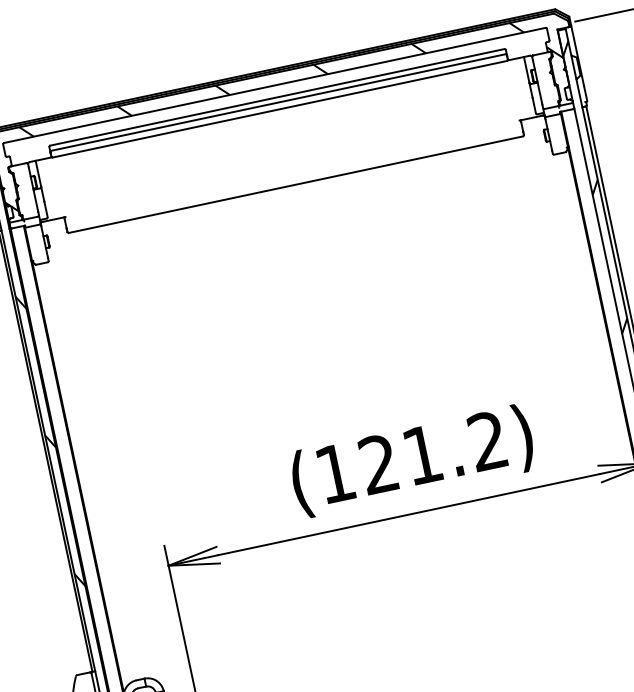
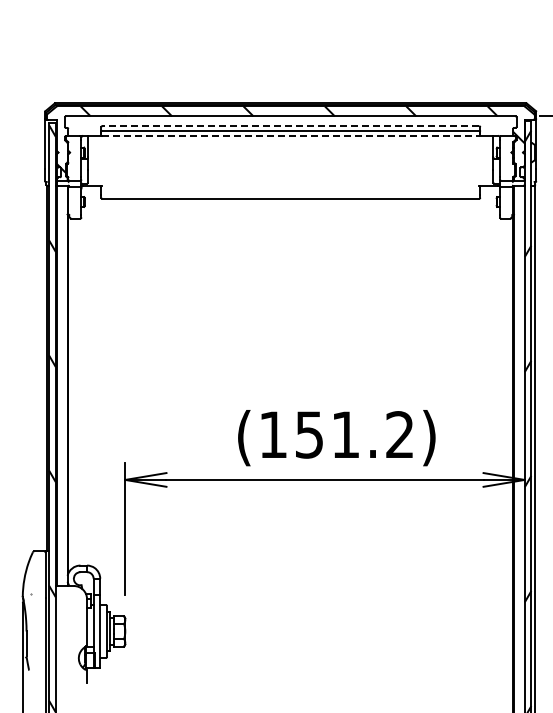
line: (277, 97) -> (290, 126), solid -> dashed
line: (279, 109) -> (290, 136), solid -> dashed
text: (377, 464) -> (308, 434), (121.2) -> (151.2)

